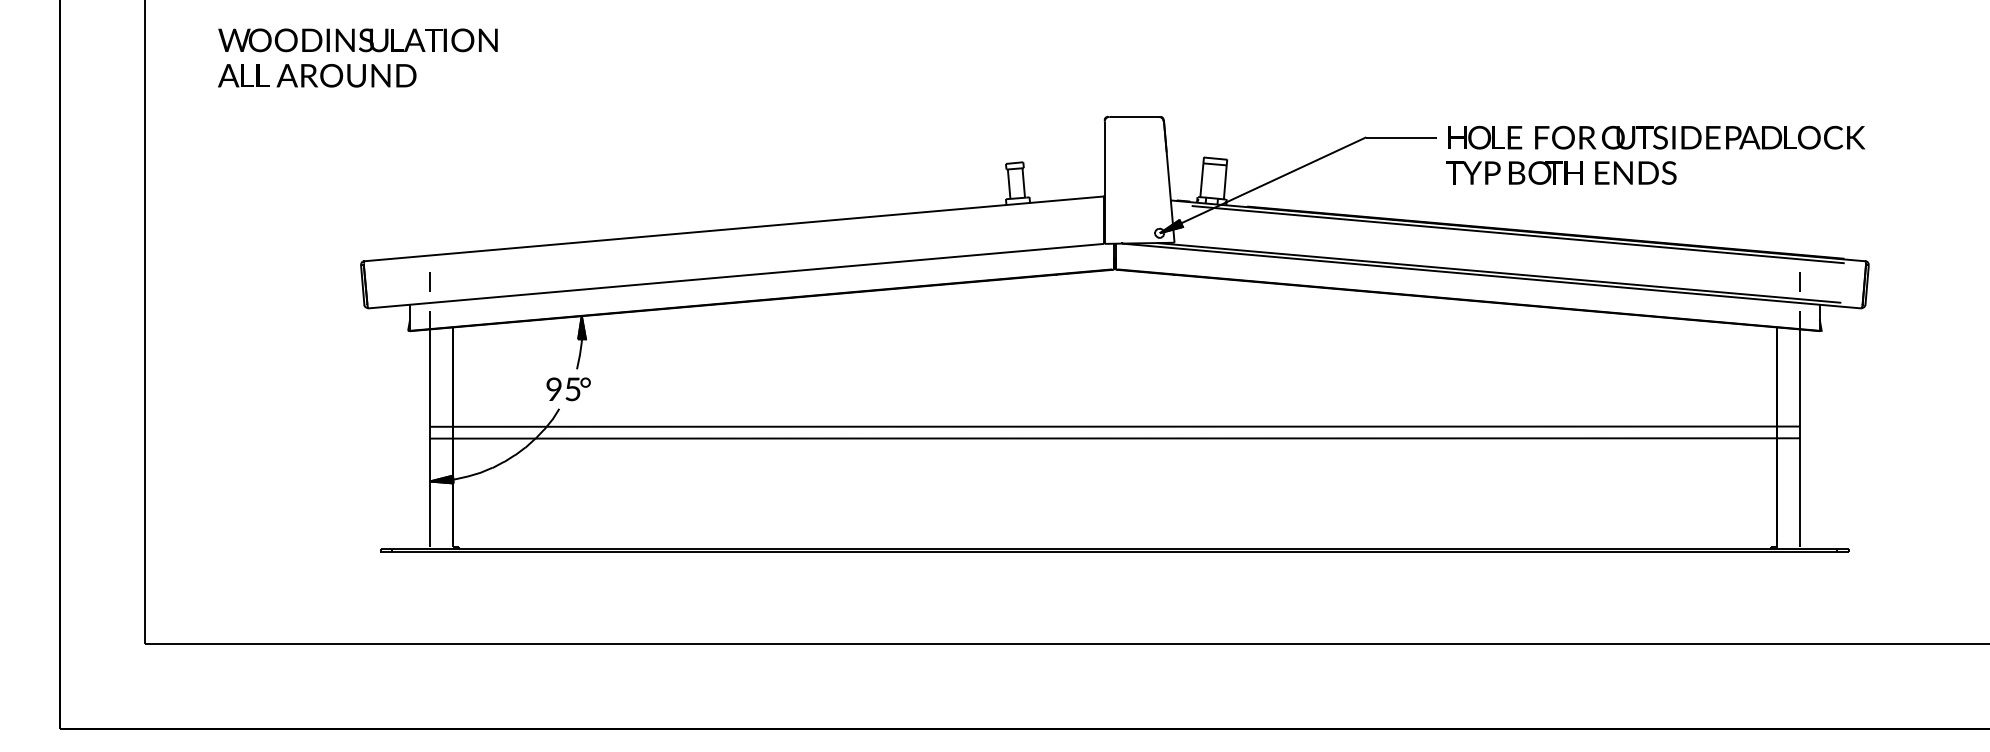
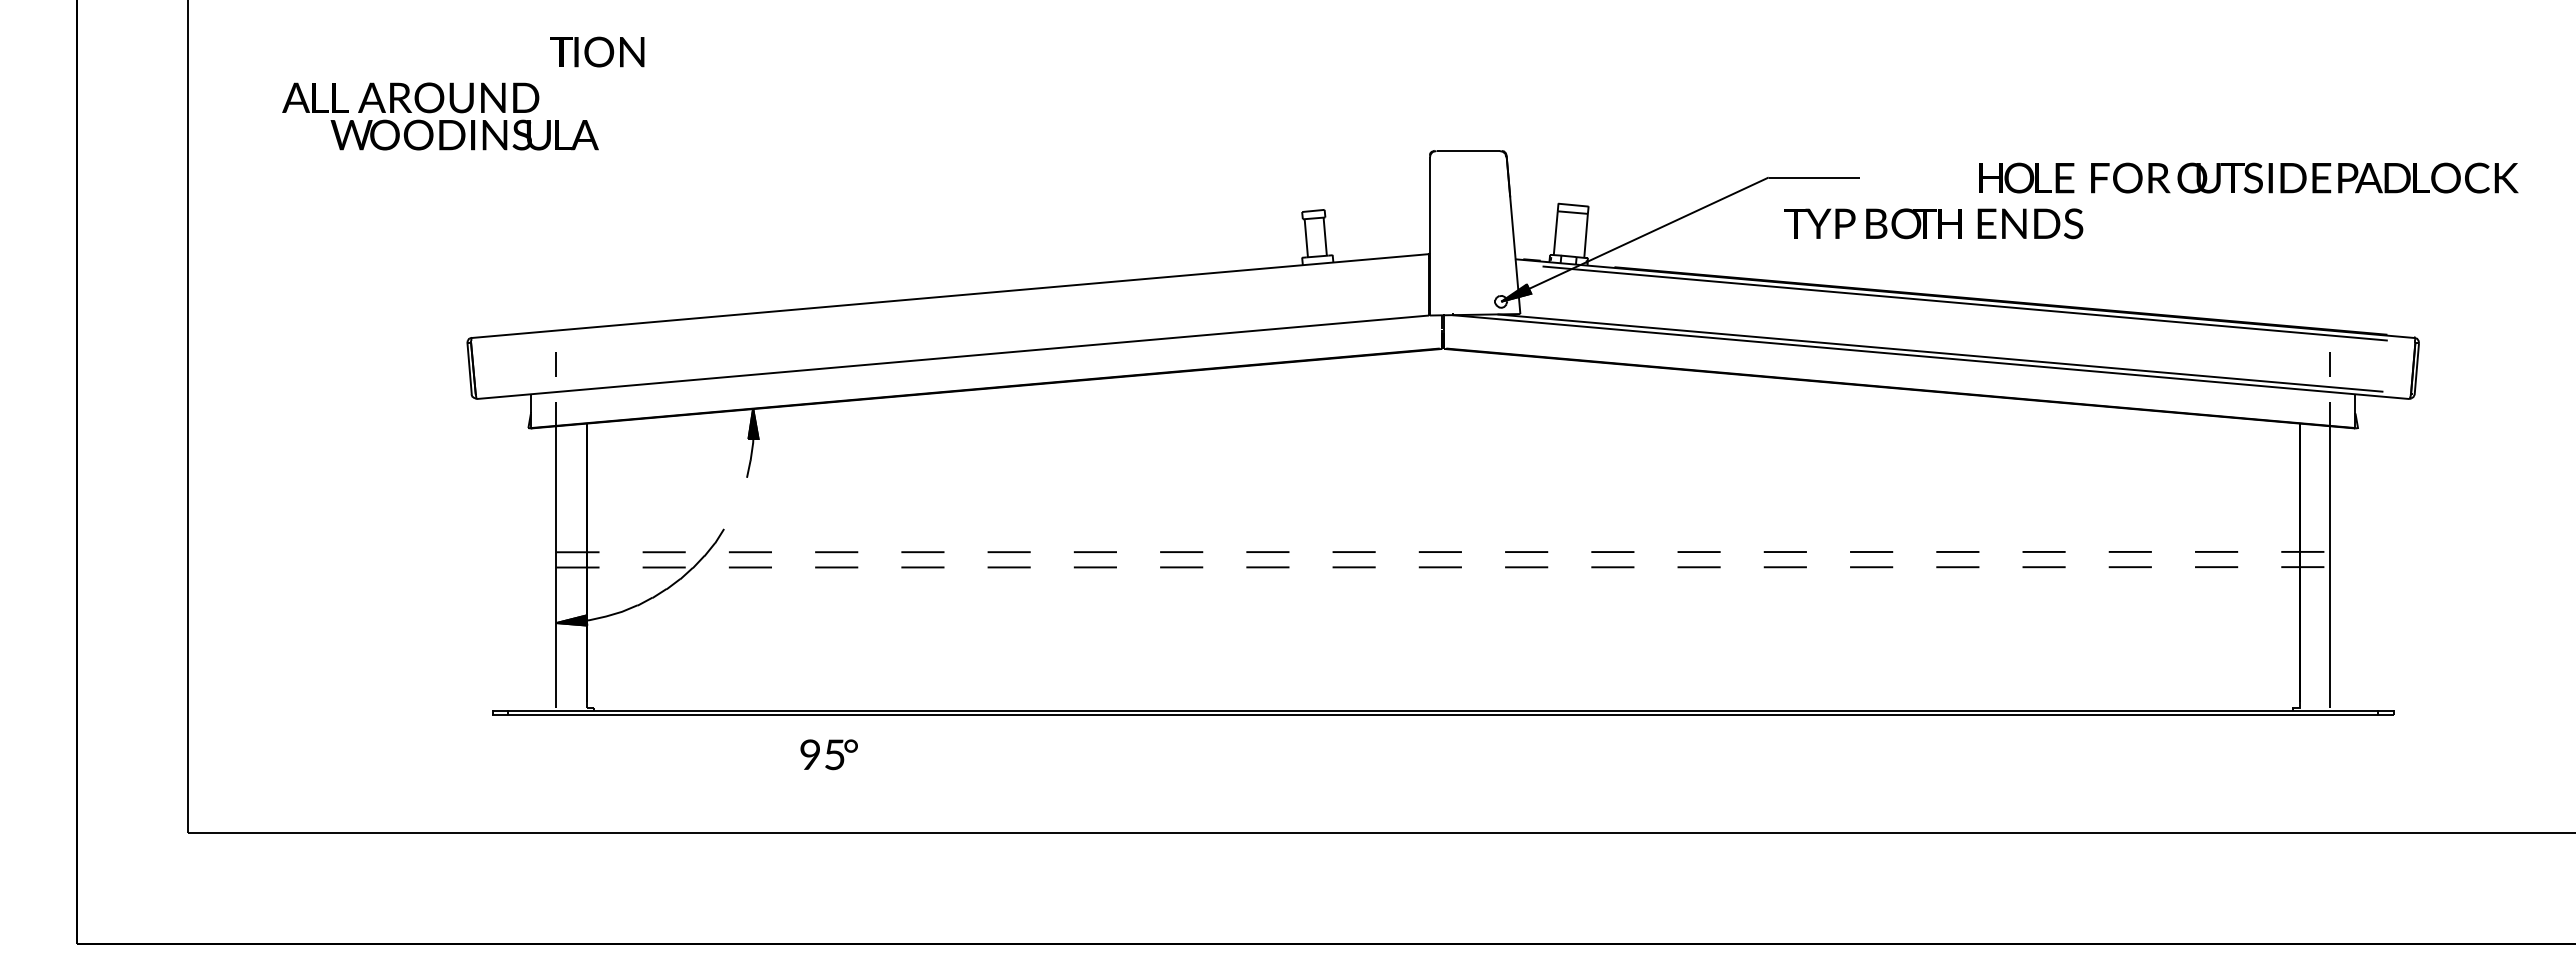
text: (321, 39) -> (464, 134), moved
text: (1656, 137) -> (2248, 177), moved
text: (1560, 172) -> (1933, 223), moved
text: (568, 389) -> (828, 754), moved
line: (1115, 426) -> (1443, 552), solid -> dashed
line: (1115, 438) -> (1443, 567), solid -> dashed

